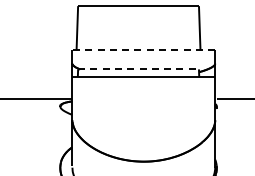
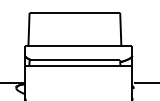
line: (143, 50) -> (78, 45), dashed -> solid
line: (139, 69) -> (75, 60), dashed -> solid

